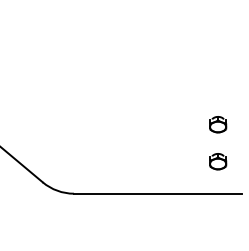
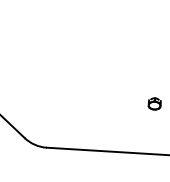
part: (218, 161) -> (153, 130), removed

